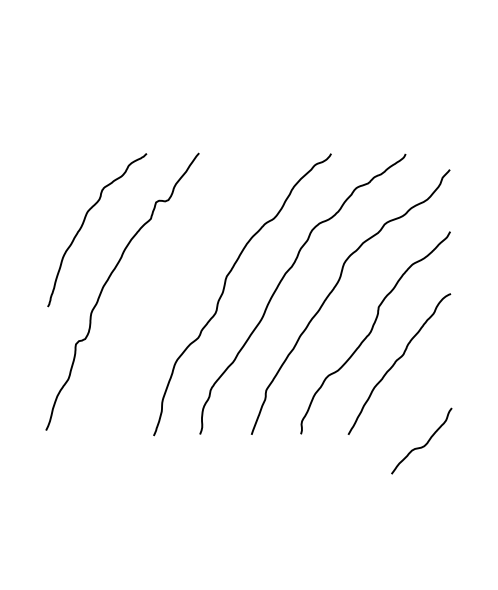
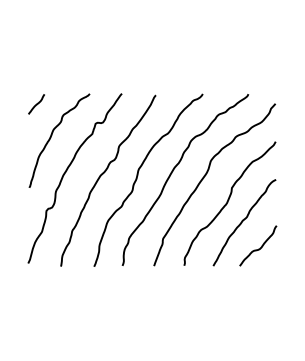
line: (59, 170) -> (36, 104), added
curve: (168, 285) -> (103, 174), added
curve: (425, 443) -> (260, 247), moved

